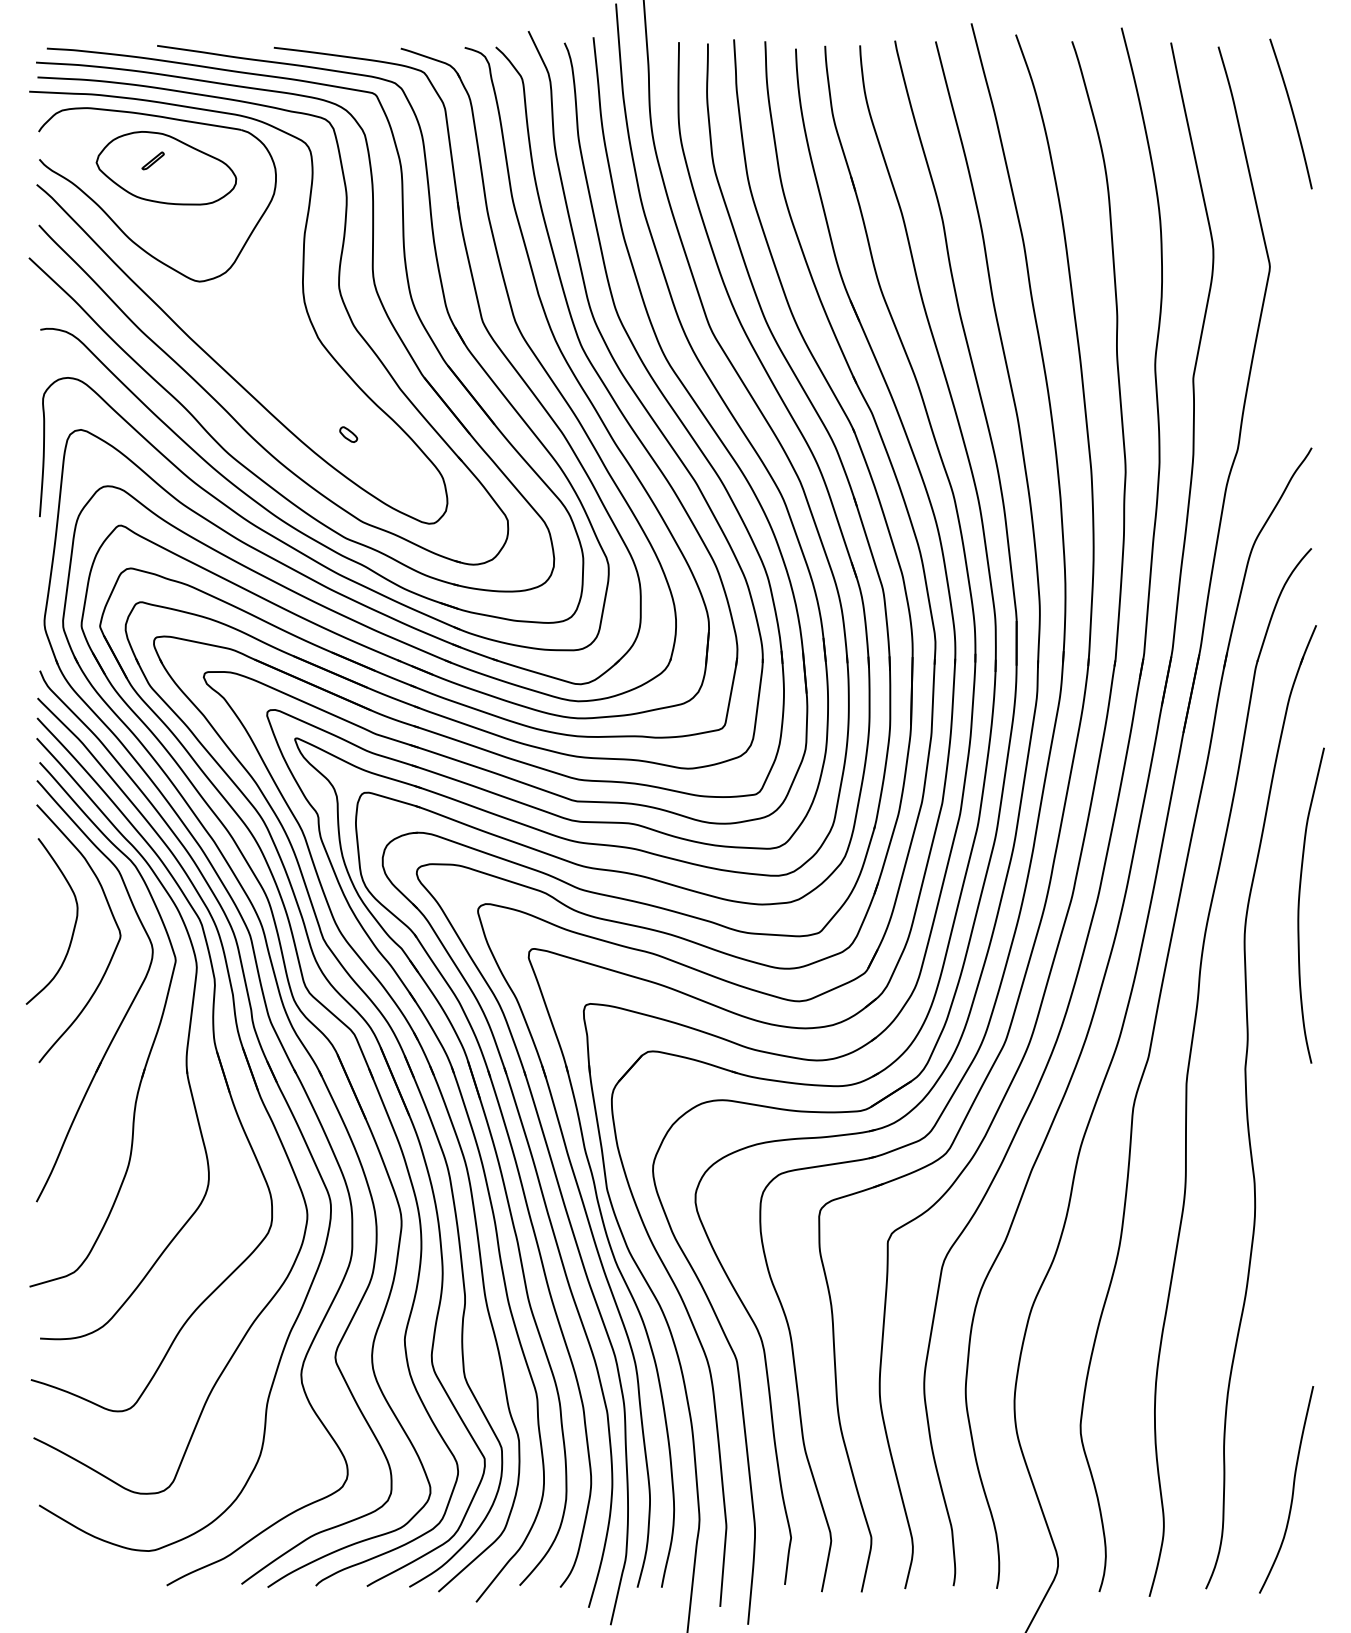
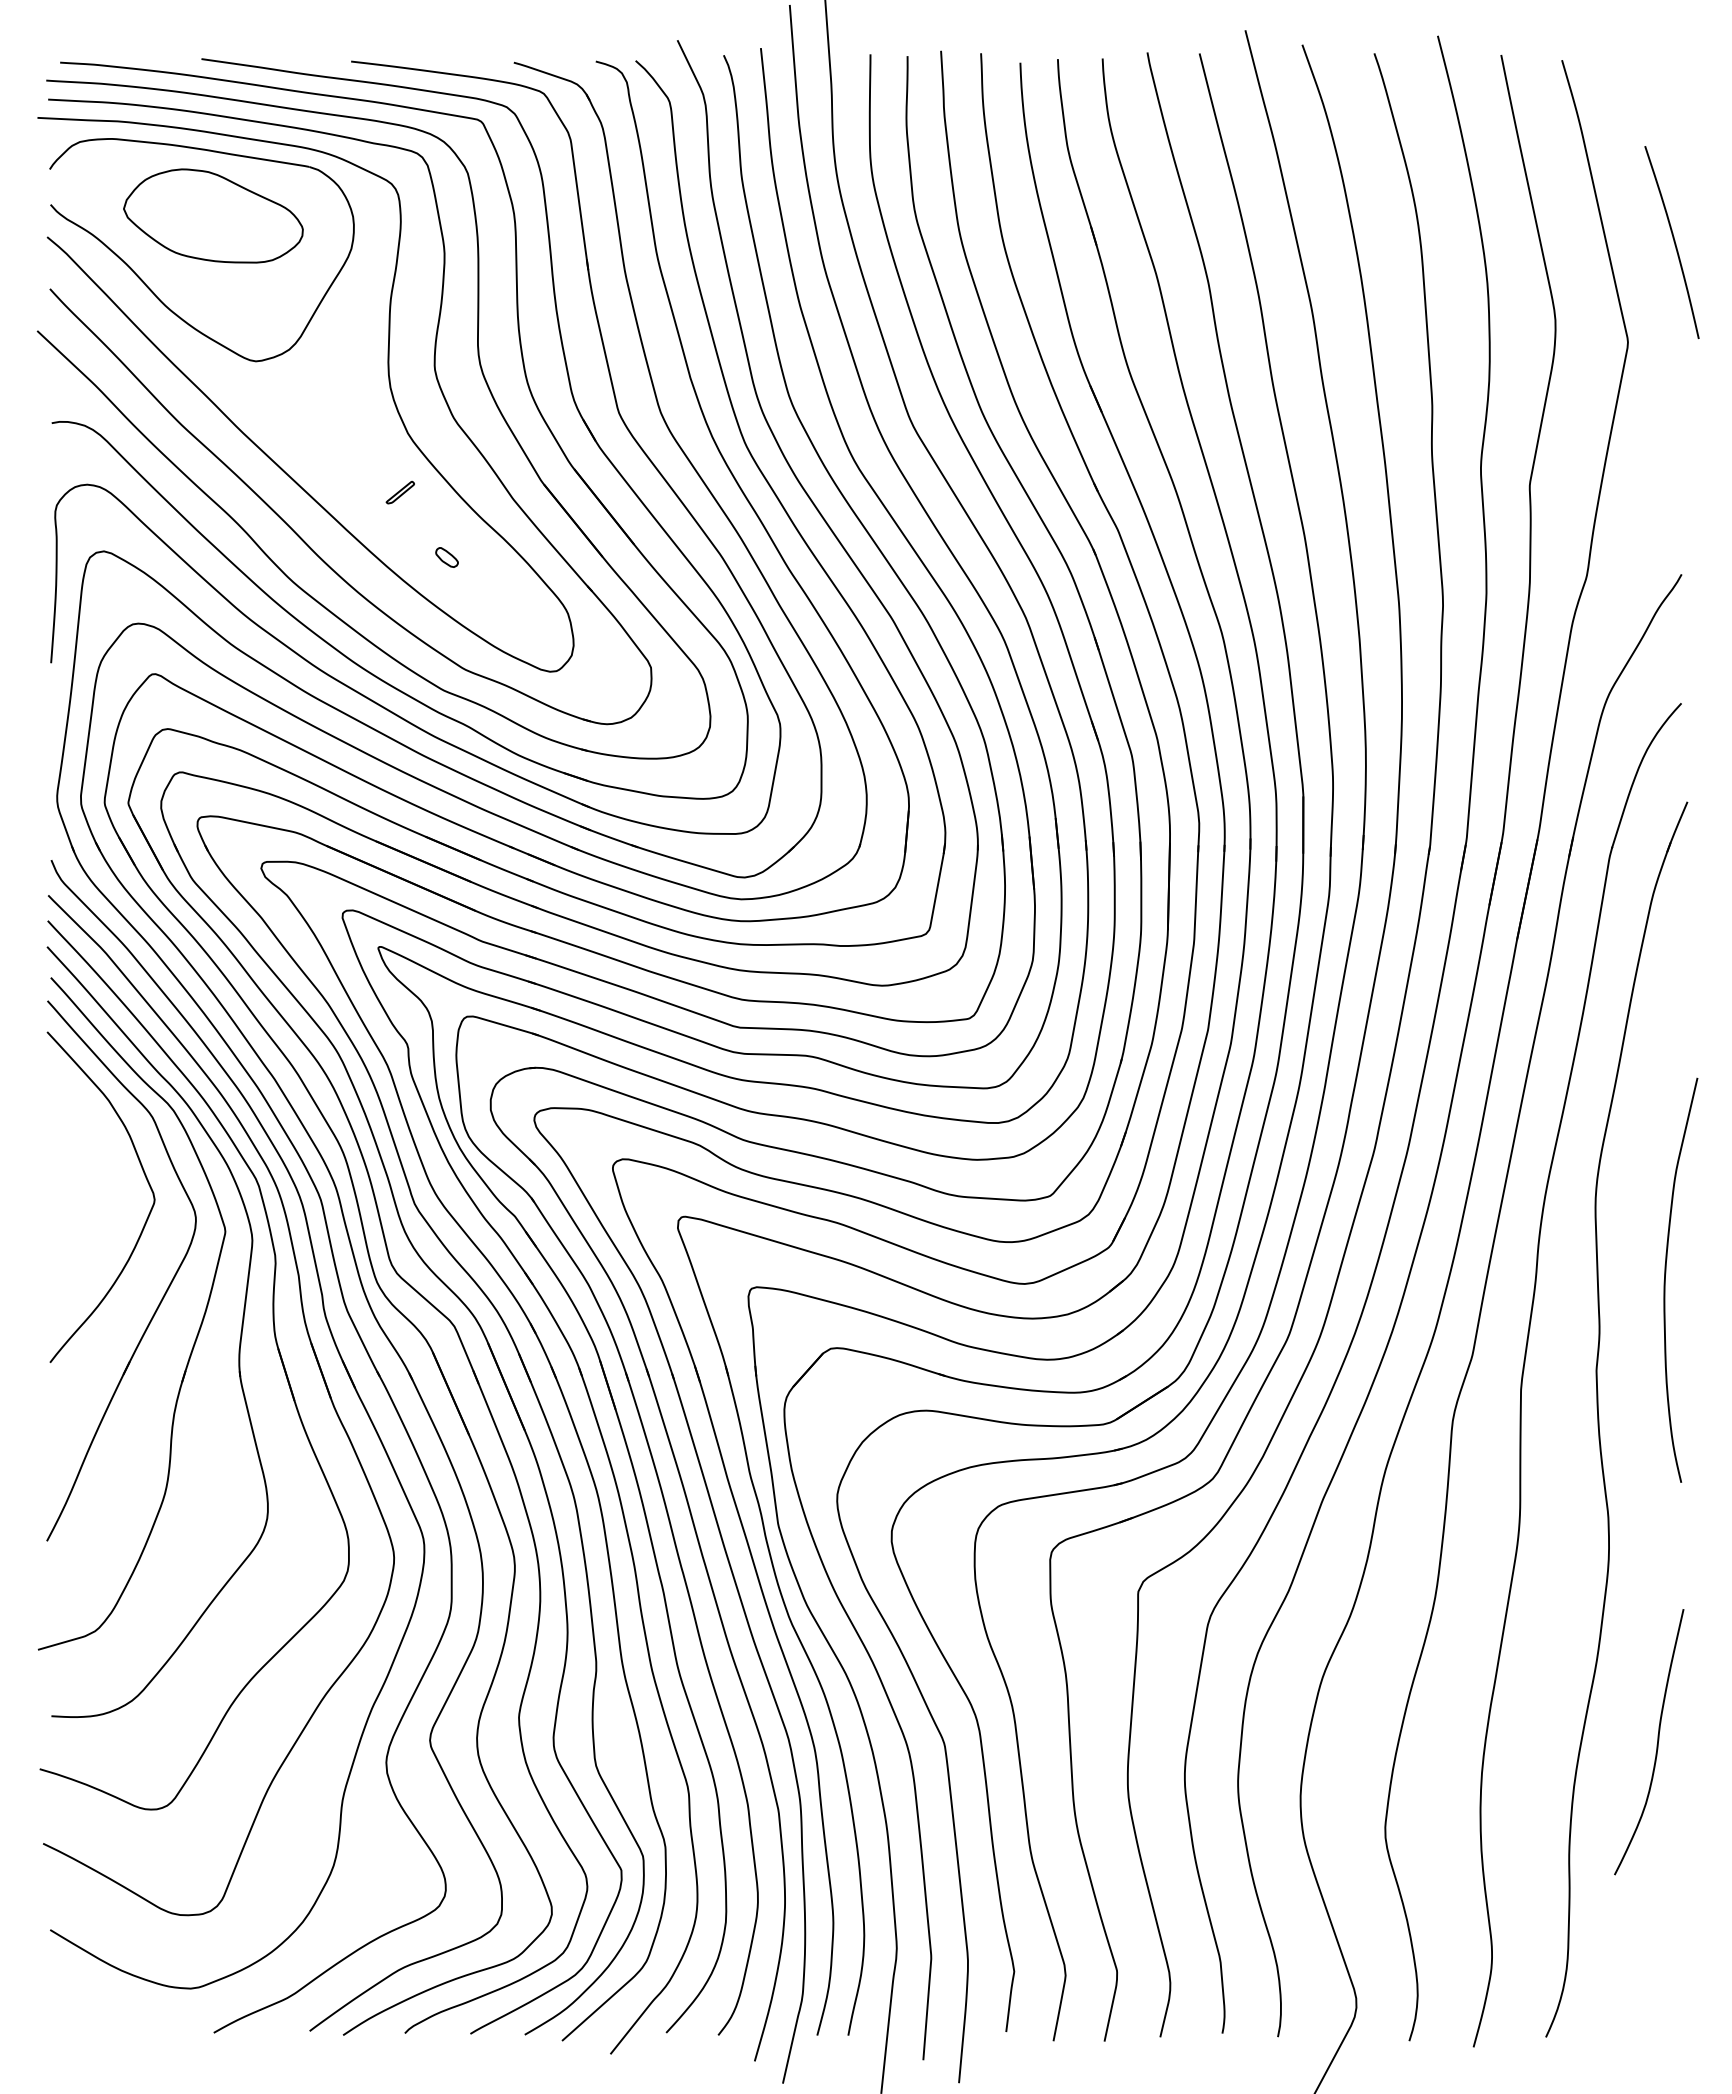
curve: (1292, 113) -> (1673, 241), moved
part: (152, 160) -> (399, 492), moved
curve: (1299, 905) -> (1665, 1279), moved
curve: (73, 927) -> (94, 1189), removed
curve: (1292, 1491) -> (1656, 1744), moved

